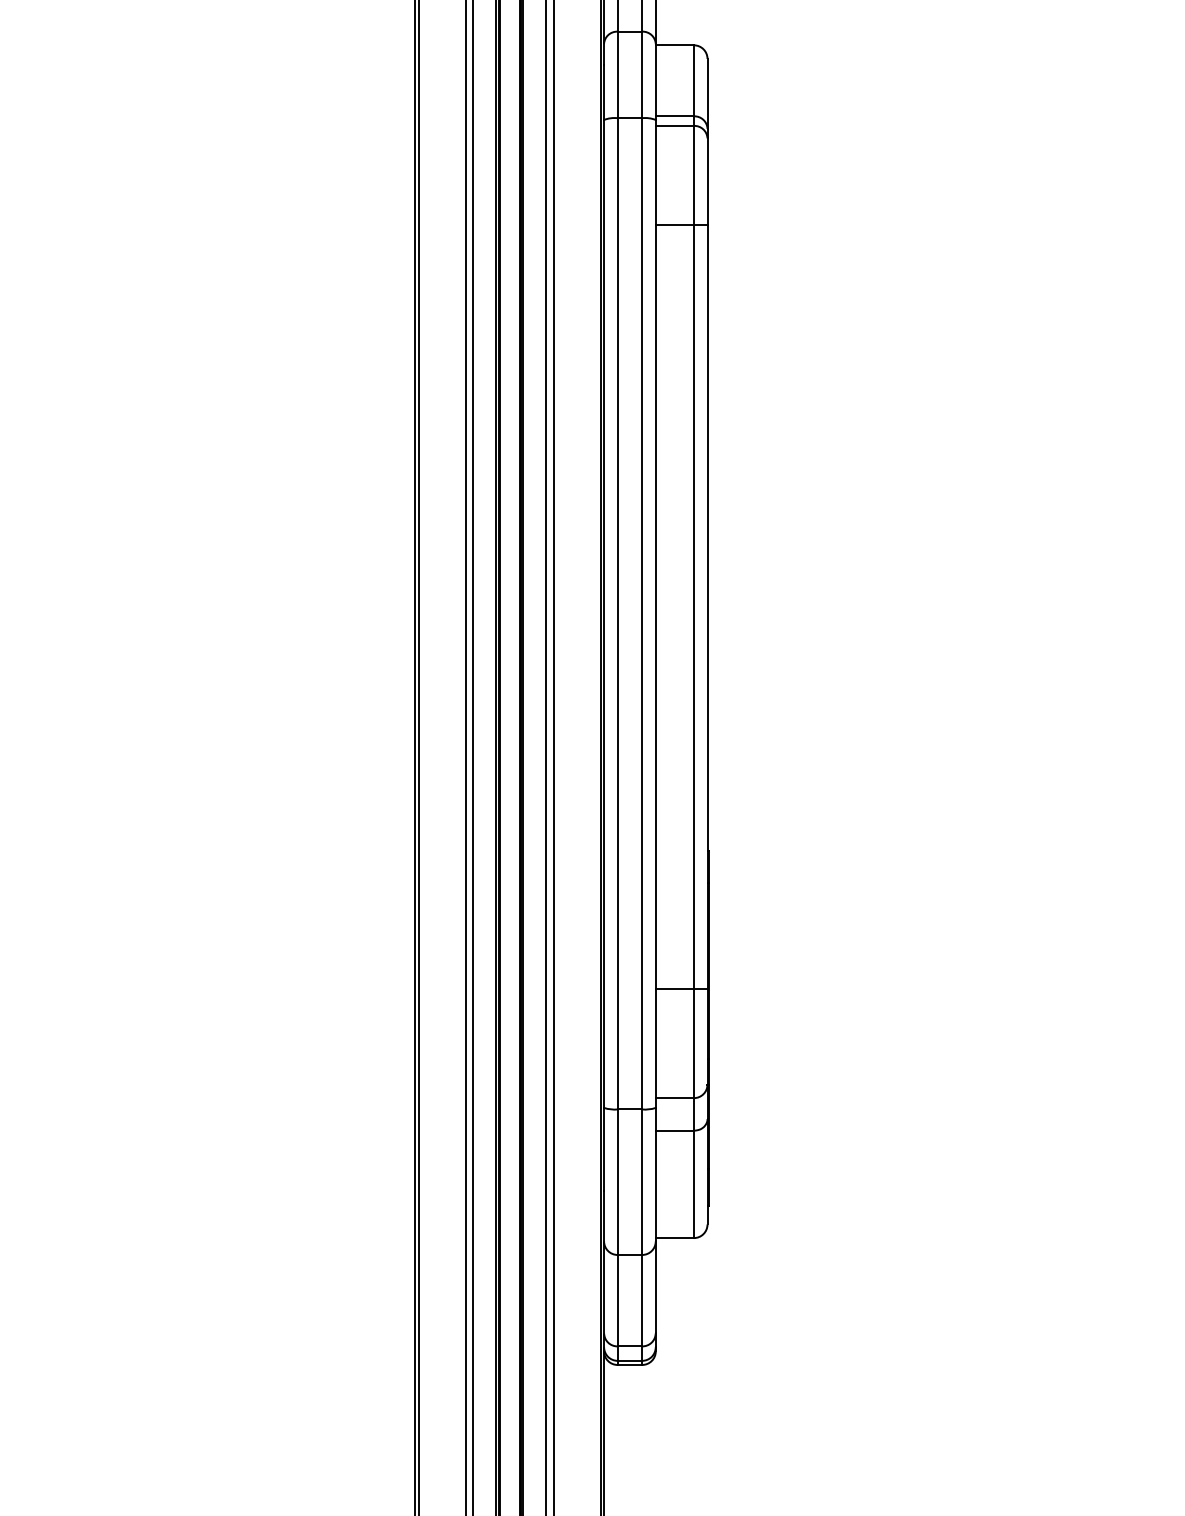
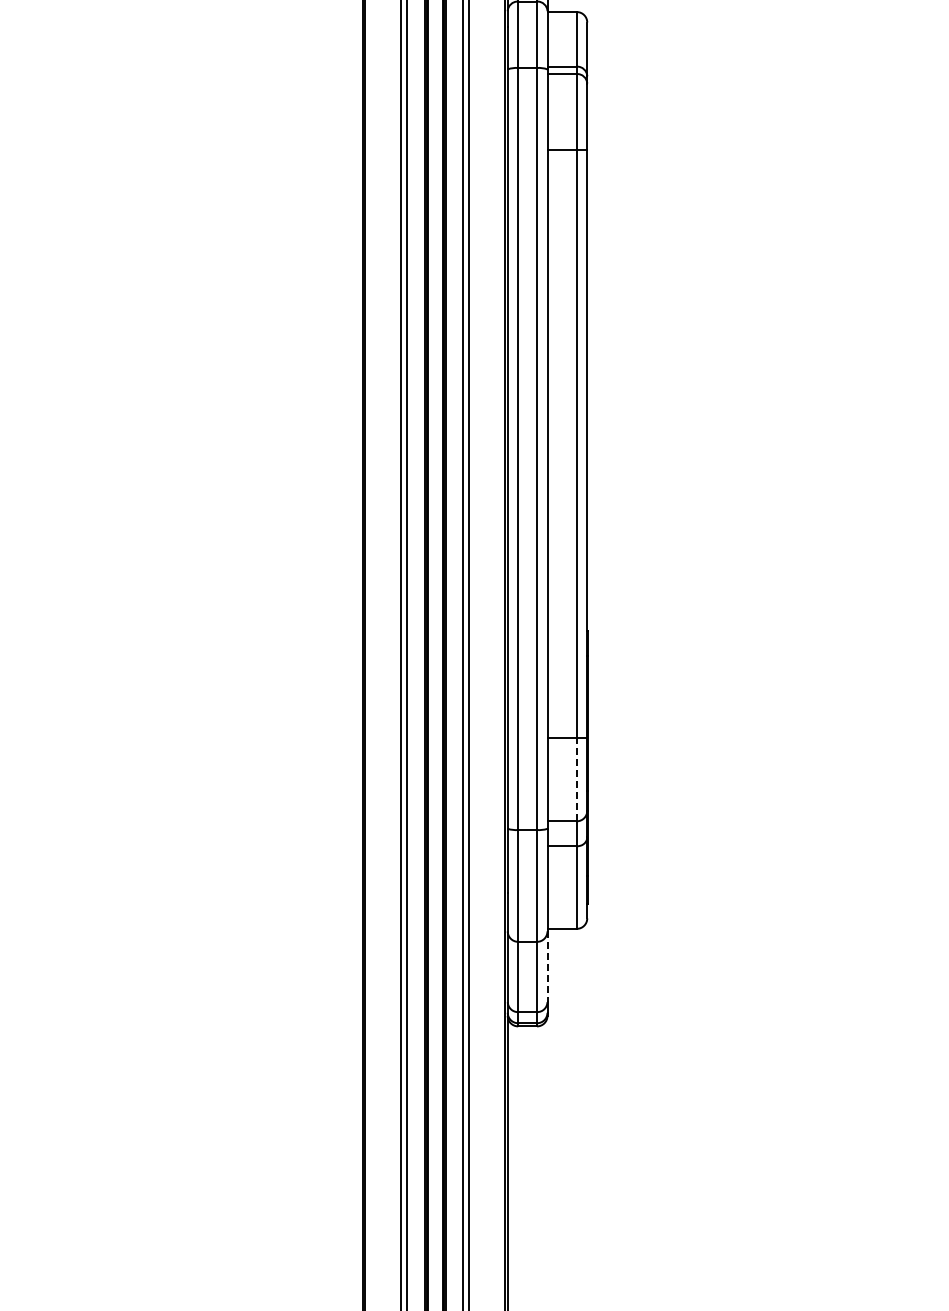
line: (693, 1043) -> (576, 779), solid -> dashed
line: (655, 1288) -> (547, 967), solid -> dashed

